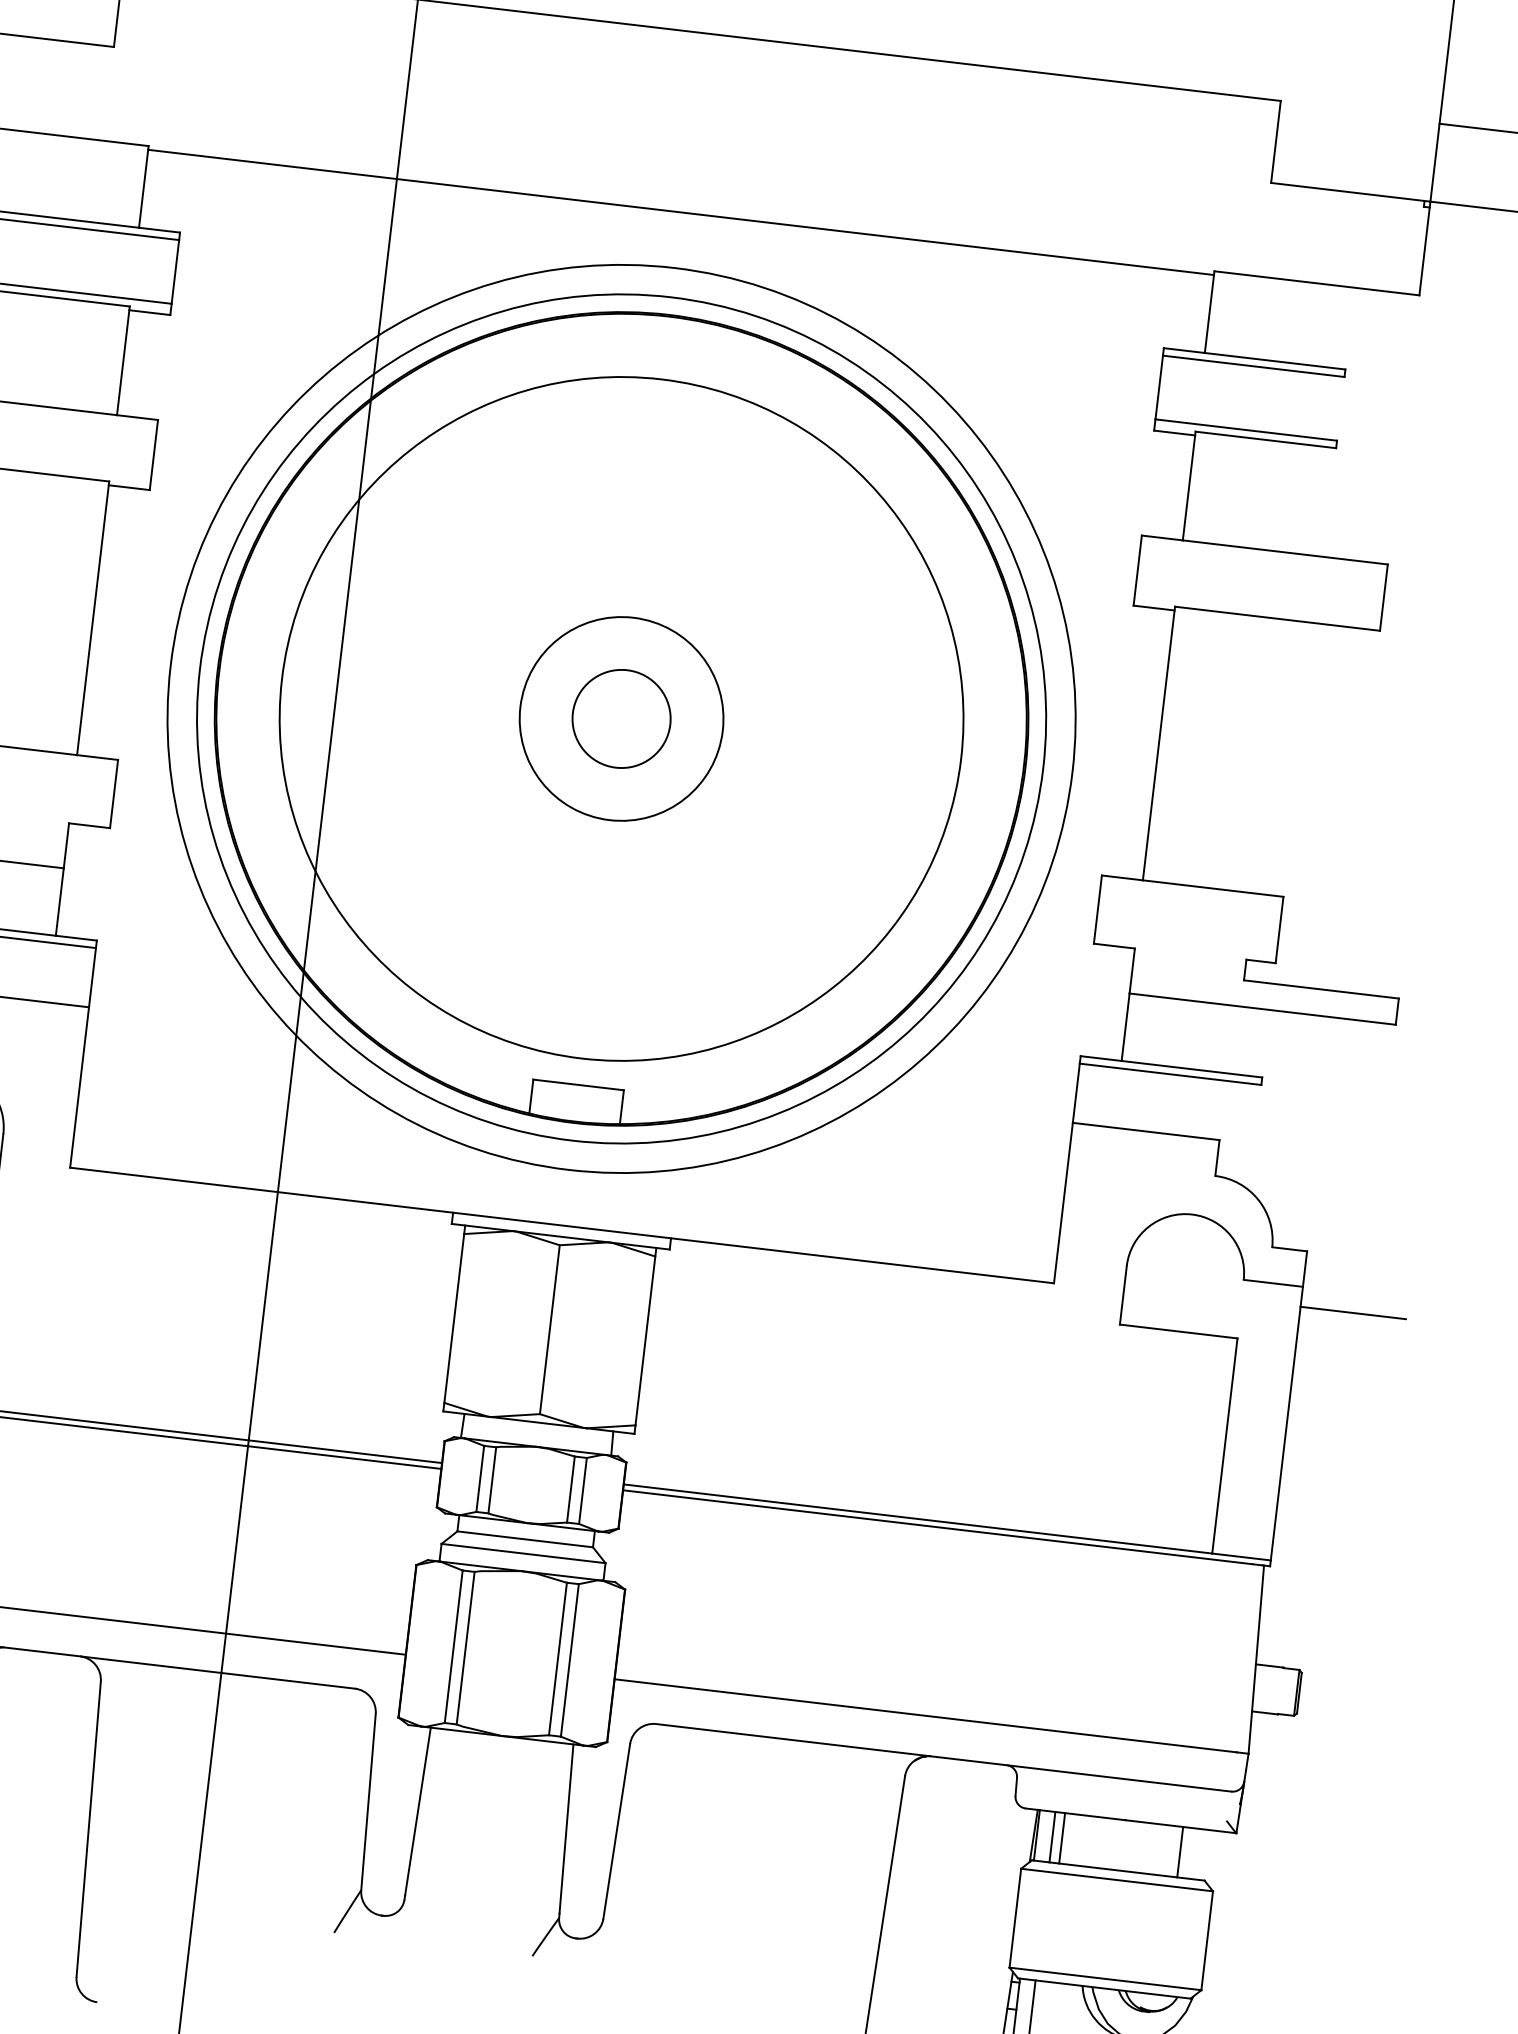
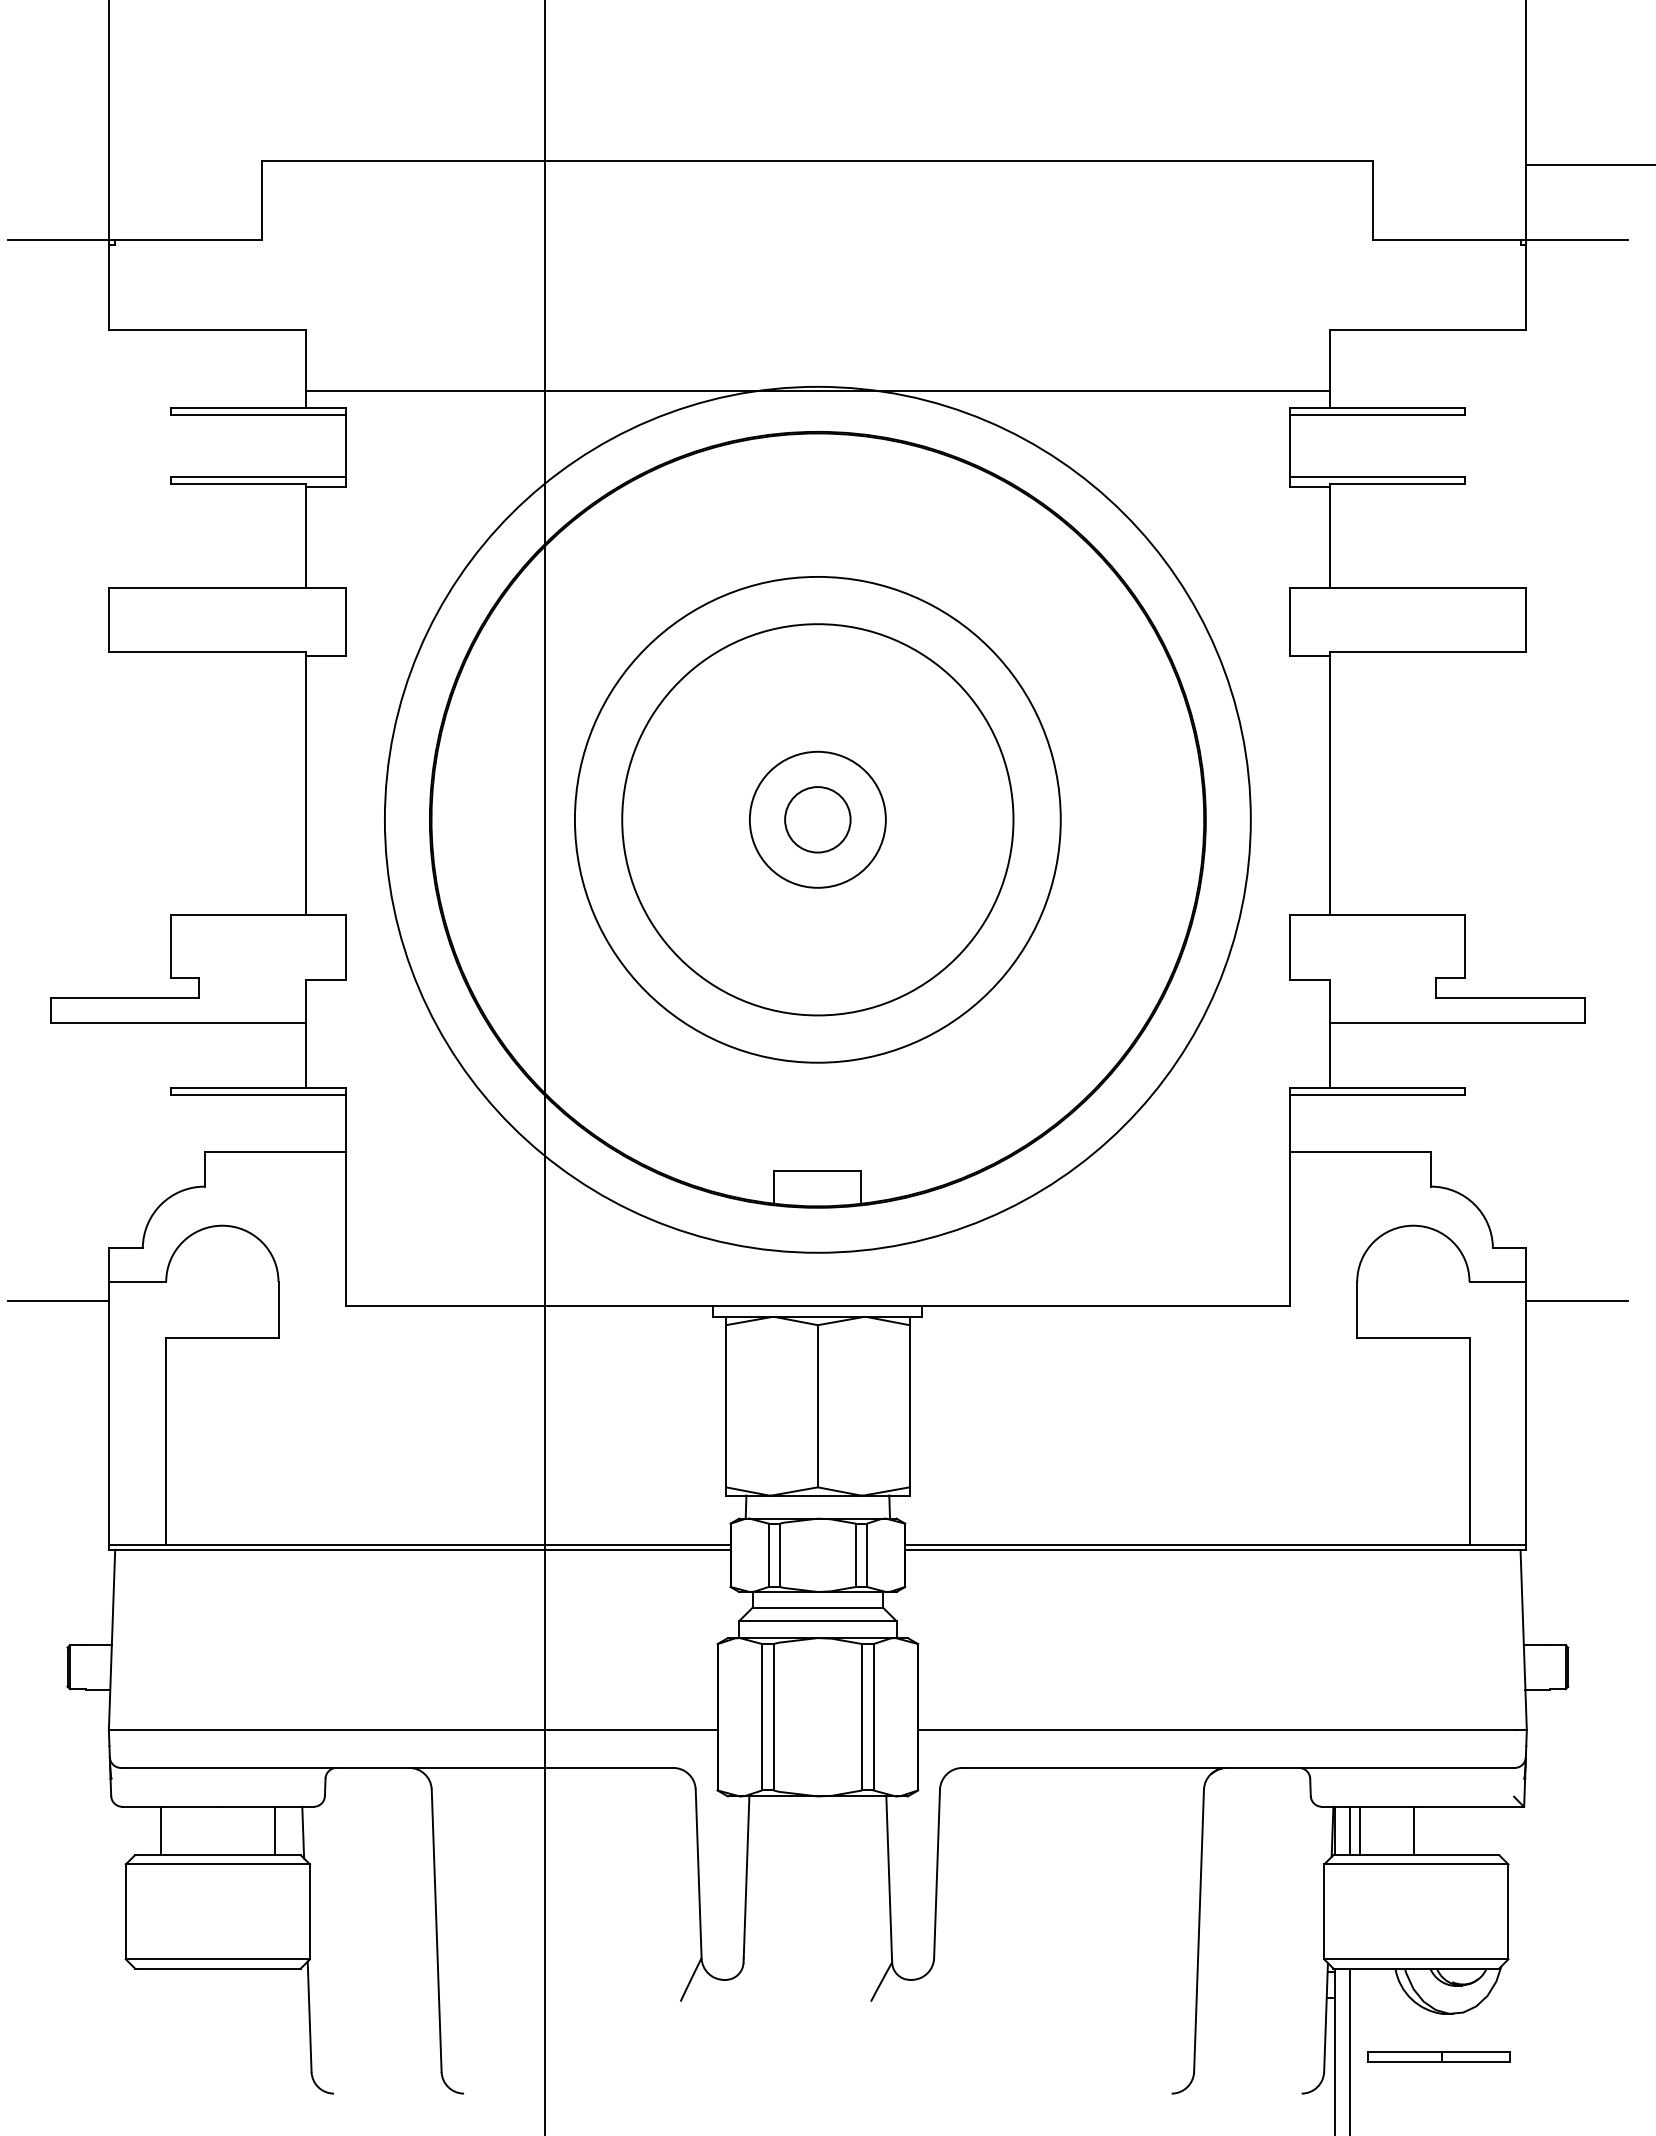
line: (680, 212) -> (817, 391), moved
circle: (621, 718) -> (817, 819), size x0.6
circle: (621, 718) -> (817, 819), size x0.6
circle: (621, 718) -> (817, 819), size x0.7
circle: (621, 718) -> (817, 819), size x0.7
line: (1180, 1851) -> (1414, 1830), moved

